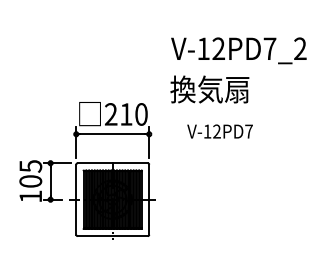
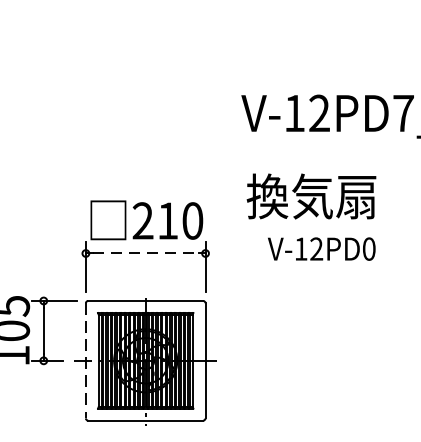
text: (209, 89) -> (310, 196), moved
text: (248, 131) -> (368, 248), V-12PD7 -> V-12PD0
line: (113, 134) -> (146, 253), solid -> dashed
line: (76, 200) -> (86, 362), solid -> dashed

